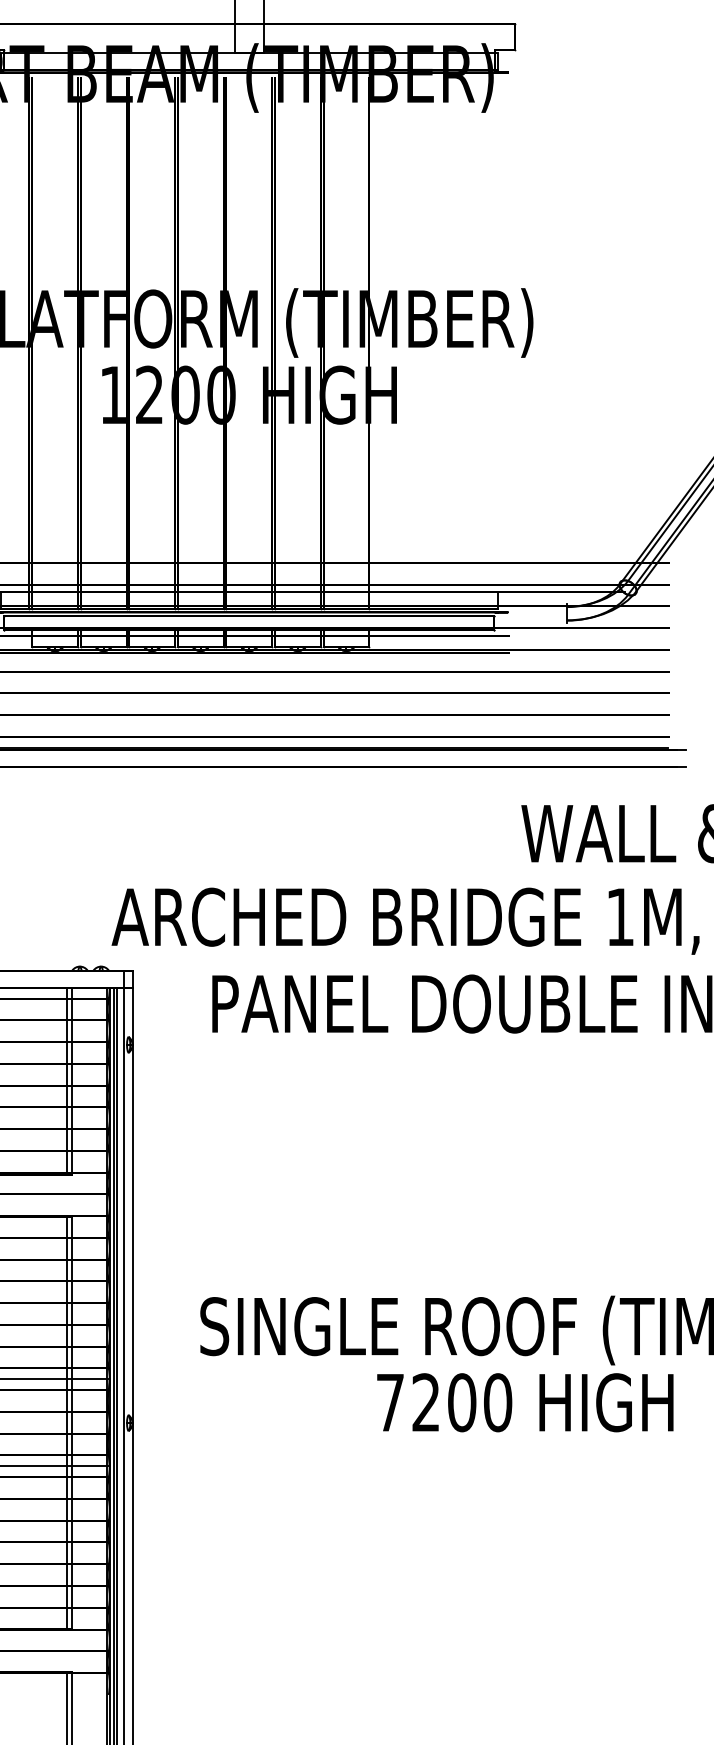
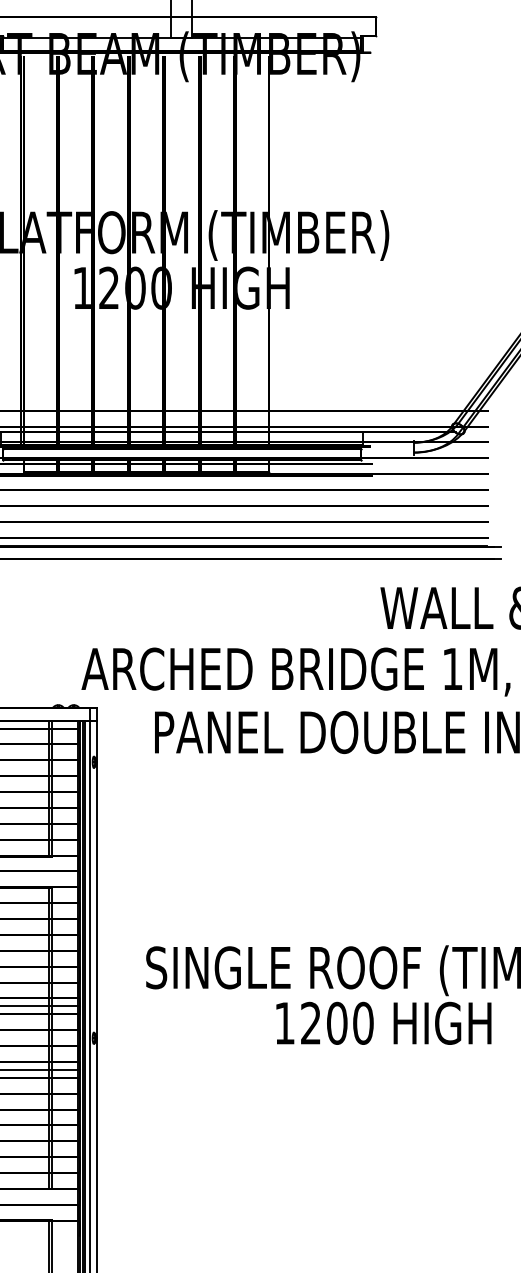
text: (390, 1402) -> (284, 1023), 7200 -> 1200

